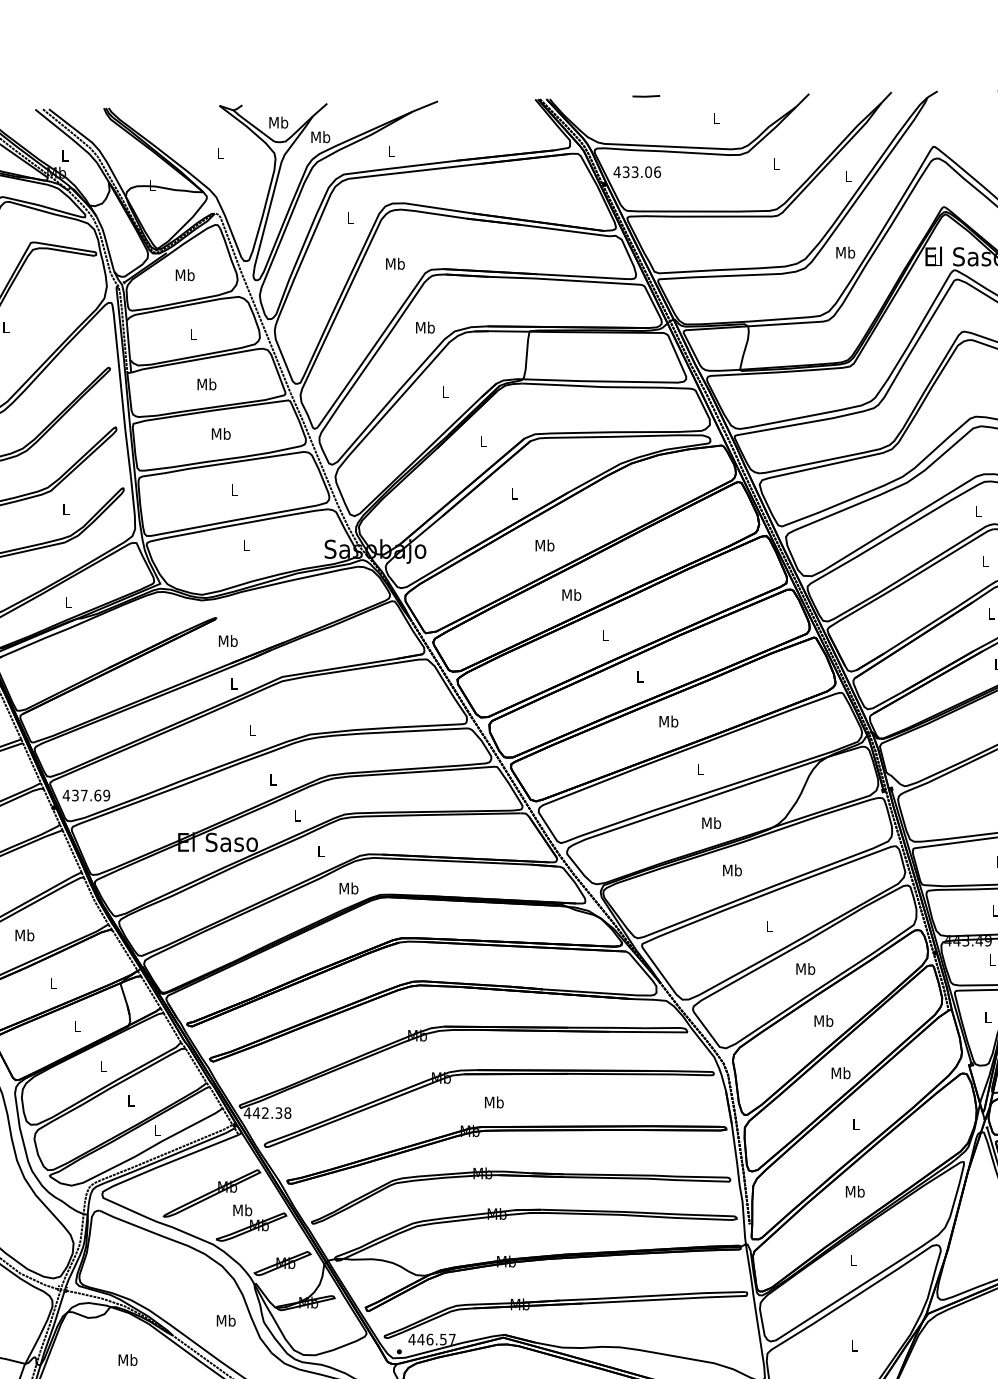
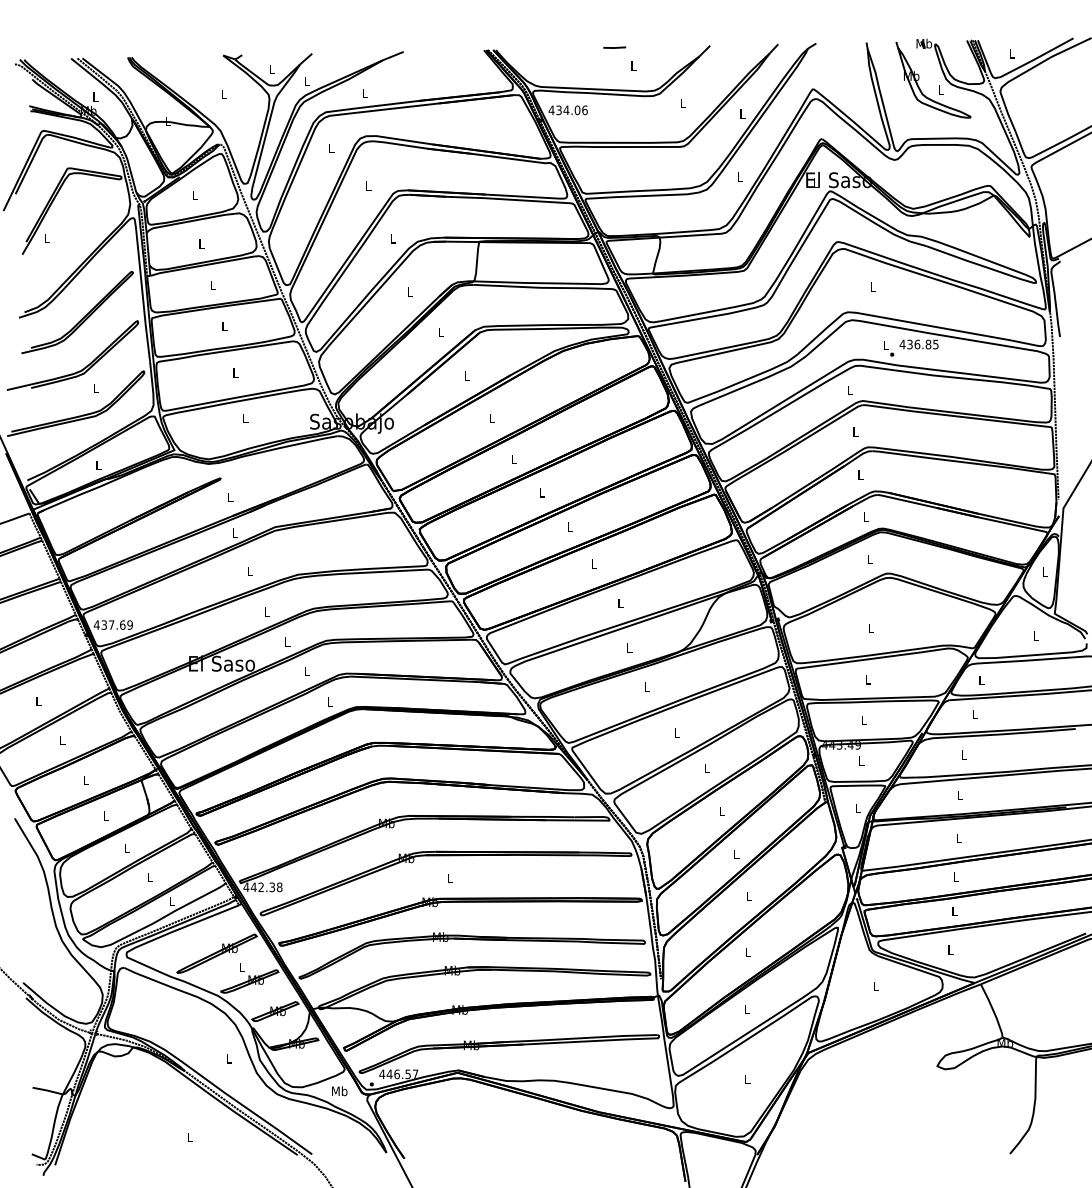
line: (646, 96) -> (614, 47), moved
text: (277, 122) -> (271, 69), Mb -> L
text: (320, 137) -> (306, 81), Mb -> L
text: (635, 172) -> (566, 110), 433.06 -> 434.06
text: (845, 252) -> (740, 176), Mb -> L
text: (395, 263) -> (368, 185), Mb -> L
text: (184, 275) -> (194, 195), Mb -> L
text: (425, 327) -> (393, 238), Mb -> L
text: (206, 384) -> (212, 285), Mb -> L
text: (221, 433) -> (224, 326), Mb -> L
text: (544, 545) -> (491, 418), Mb -> L
text: (570, 595) -> (513, 459), Mb -> L
text: (228, 641) -> (230, 497), Mb -> L
text: (669, 720) -> (594, 563), Mb -> L
text: (711, 822) -> (629, 647), Mb -> L
text: (732, 869) -> (646, 686), Mb -> L
text: (348, 888) -> (329, 701), Mb -> L
text: (24, 935) -> (62, 740), Mb -> L
text: (805, 969) -> (707, 768), Mb -> L
text: (824, 1021) -> (722, 811), Mb -> L
text: (841, 1073) -> (736, 854), Mb -> L
text: (493, 1102) -> (449, 878), Mb -> L
text: (855, 1192) -> (748, 952), Mb -> L
text: (242, 1210) -> (242, 967), Mb -> L
text: (225, 1320) -> (228, 1058), Mb -> L
text: (127, 1360) -> (339, 1091), moved

